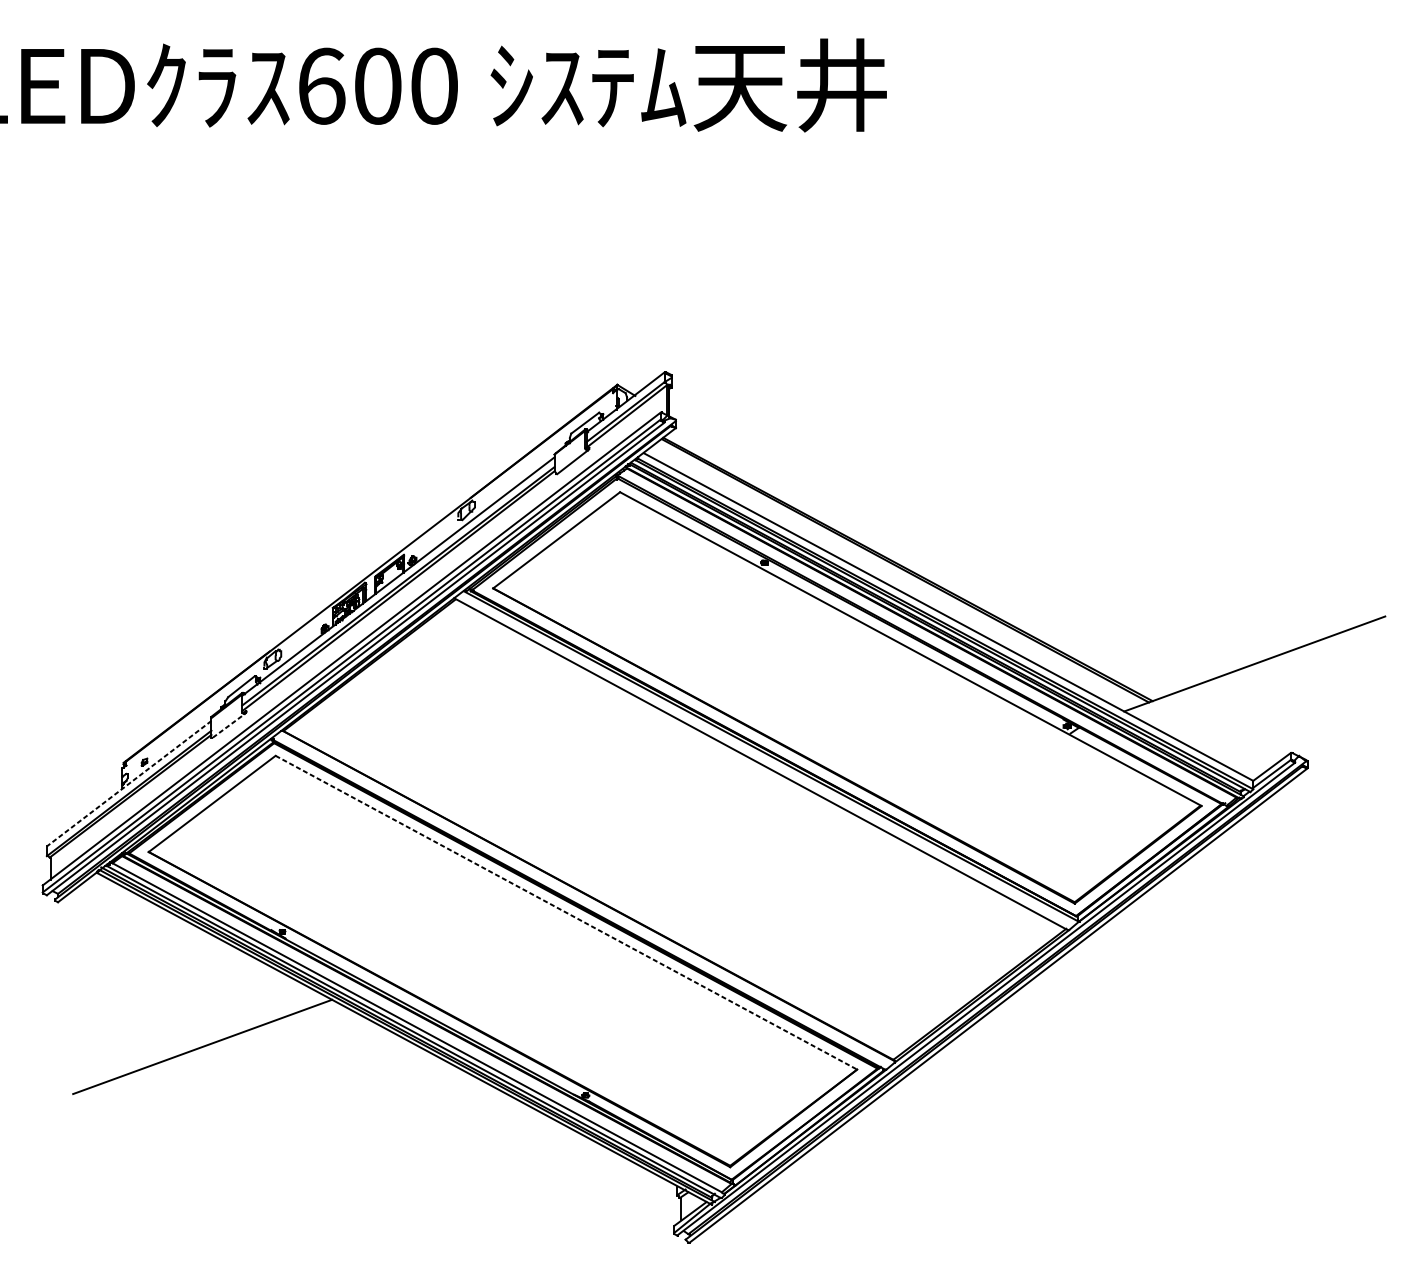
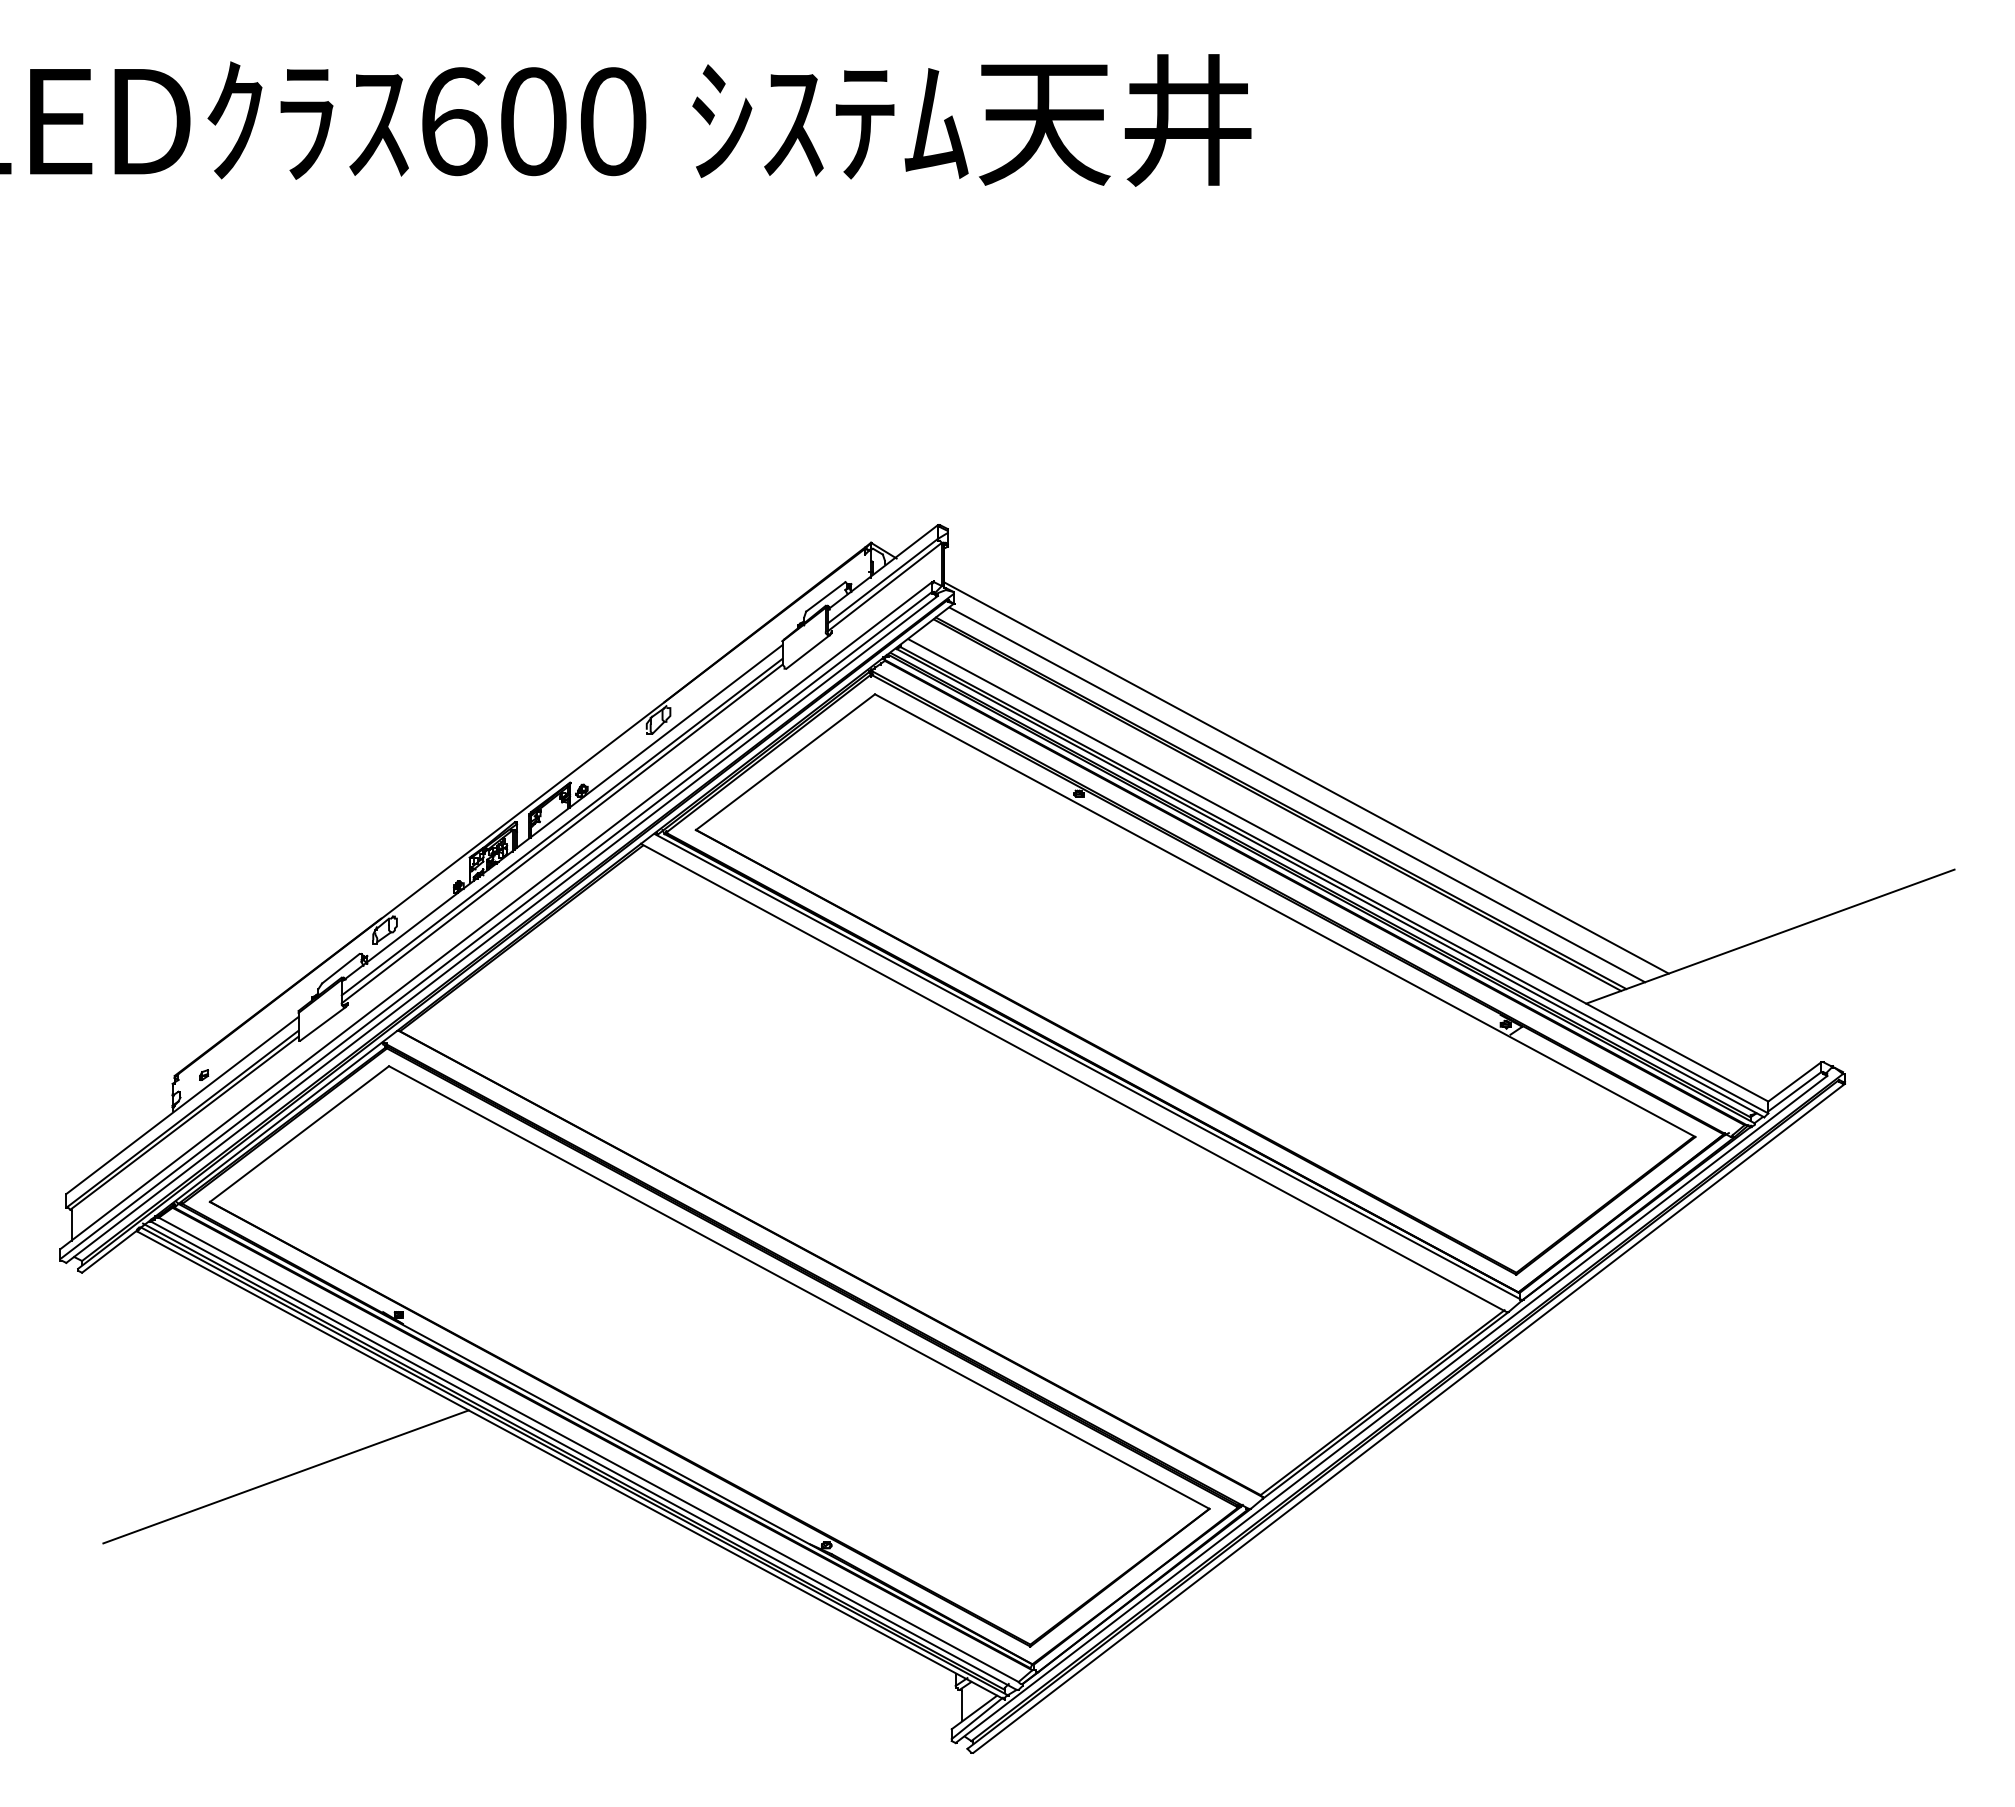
line: (925, 551) -> (1305, 777), added
line: (919, 563) -> (1297, 794), added
line: (229, 725) -> (323, 1023), dashed -> solid
line: (129, 783) -> (182, 1105), dashed -> solid
line: (566, 912) -> (799, 1287), dashed -> solid

